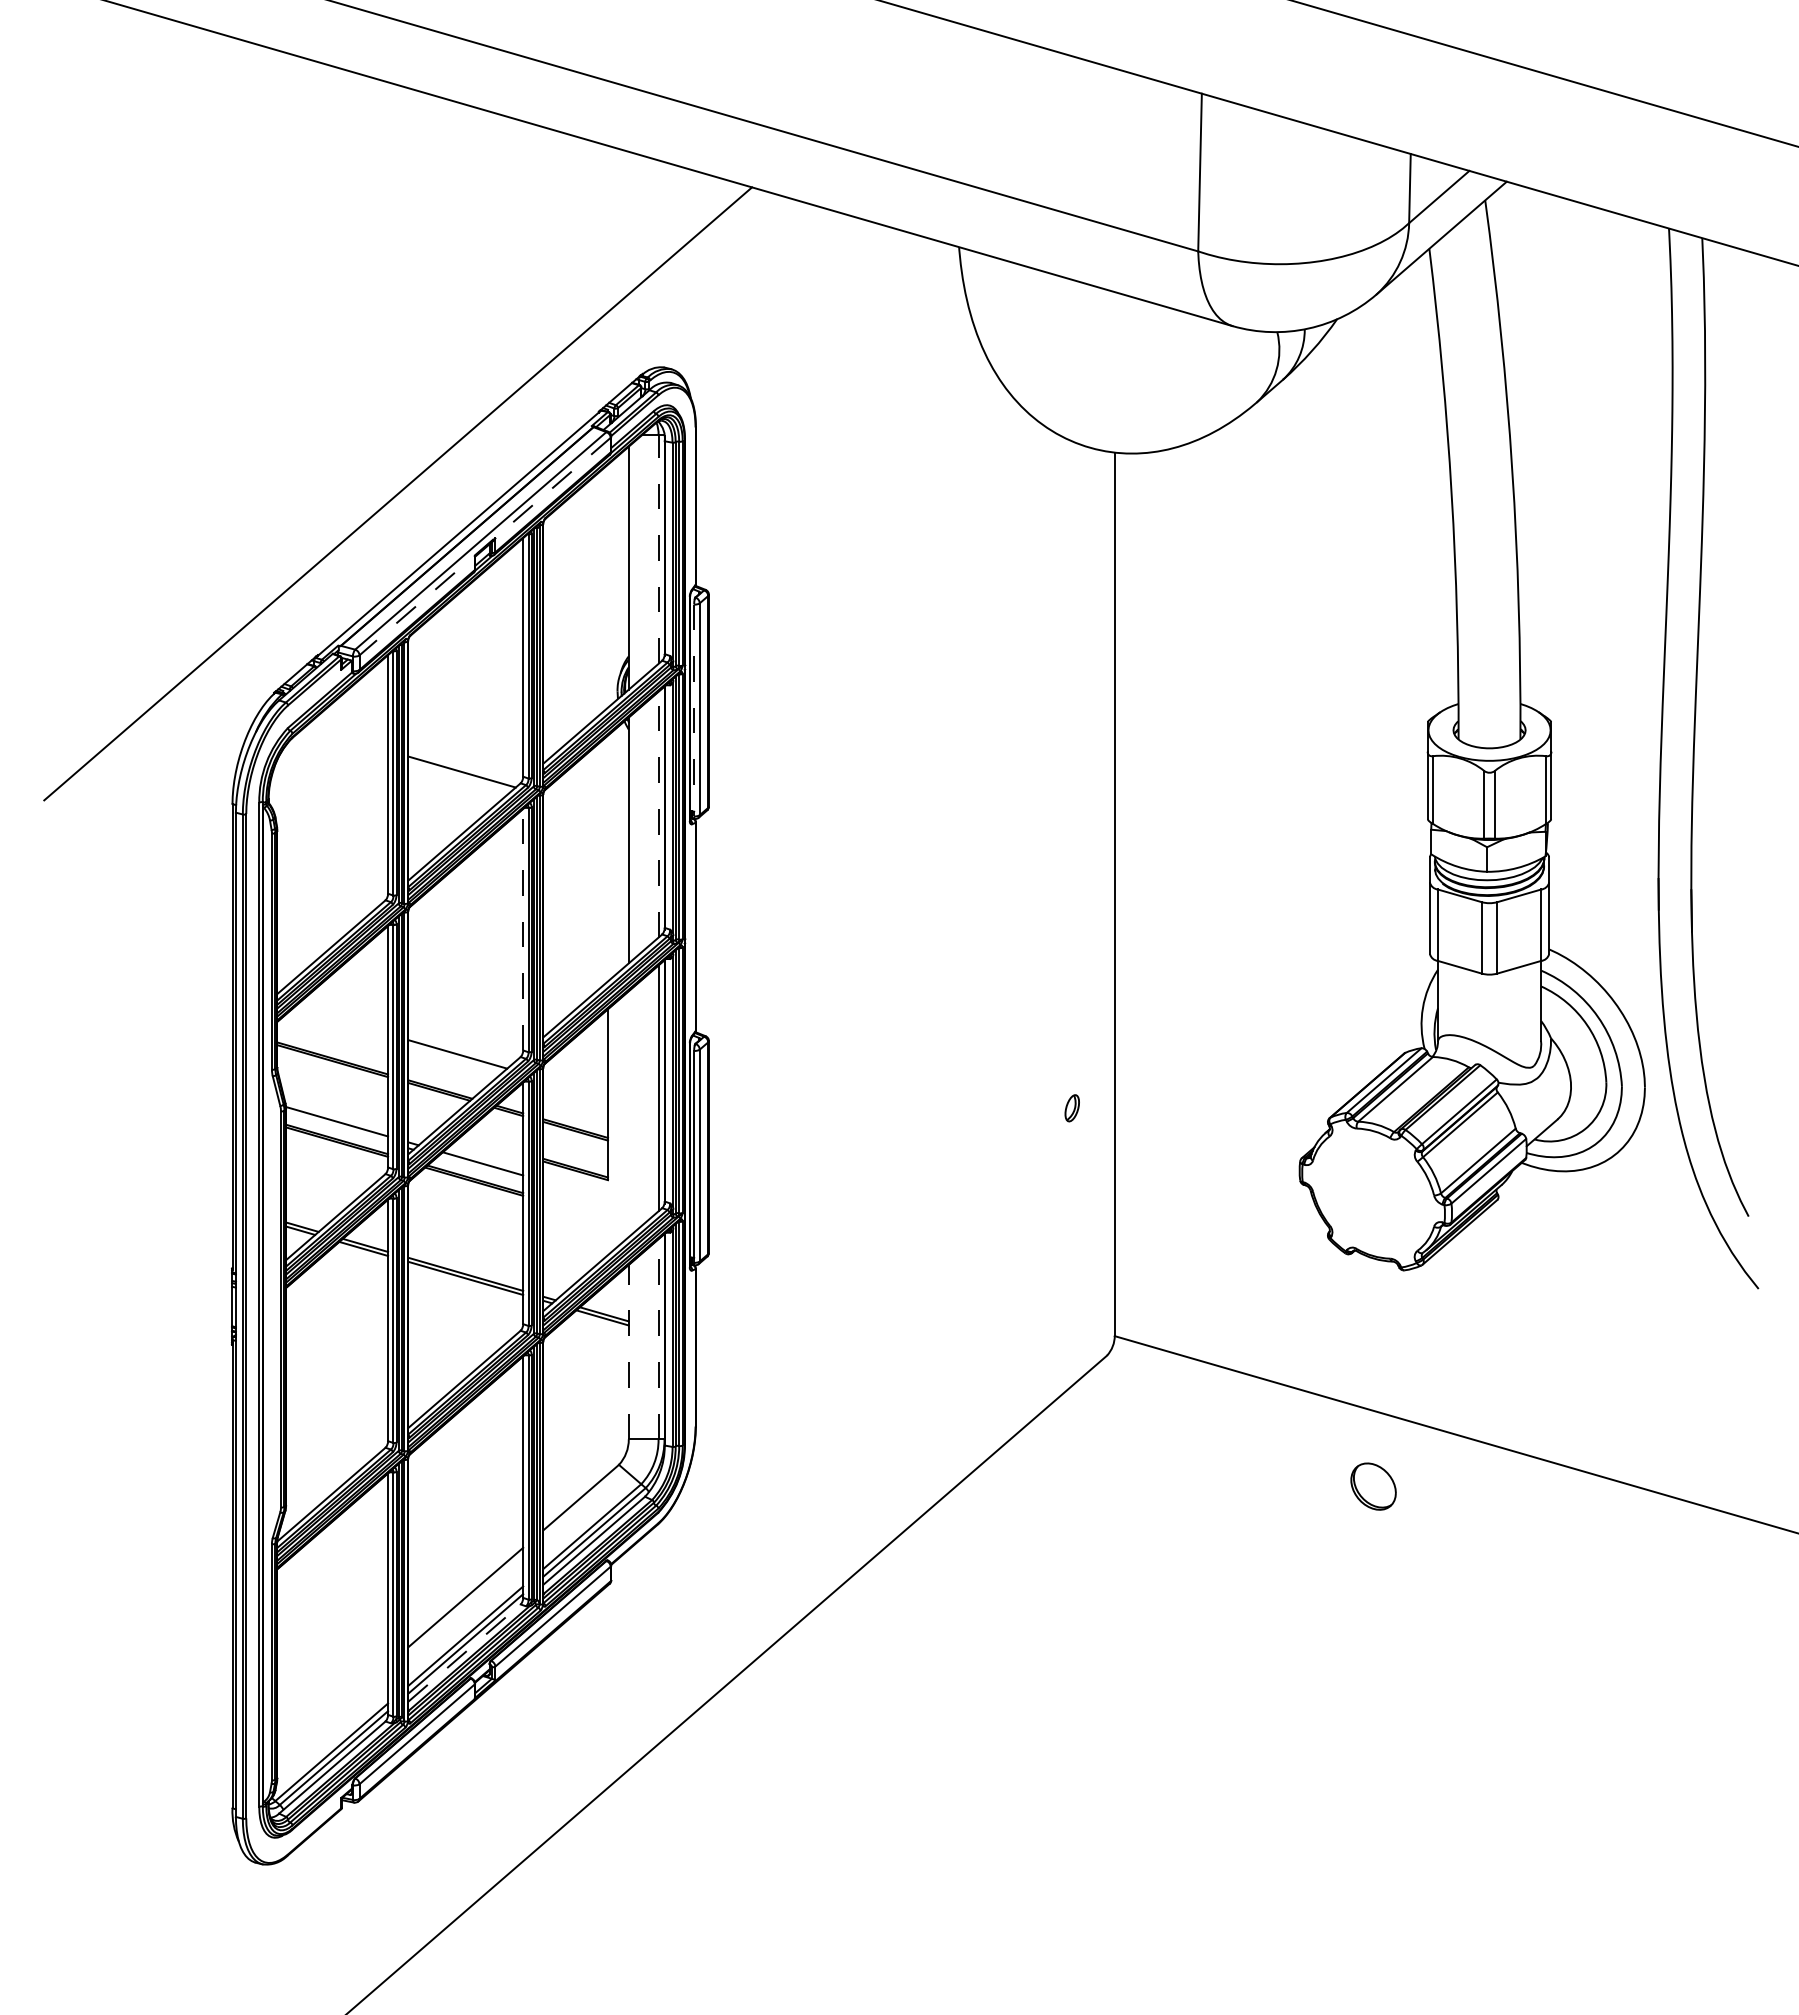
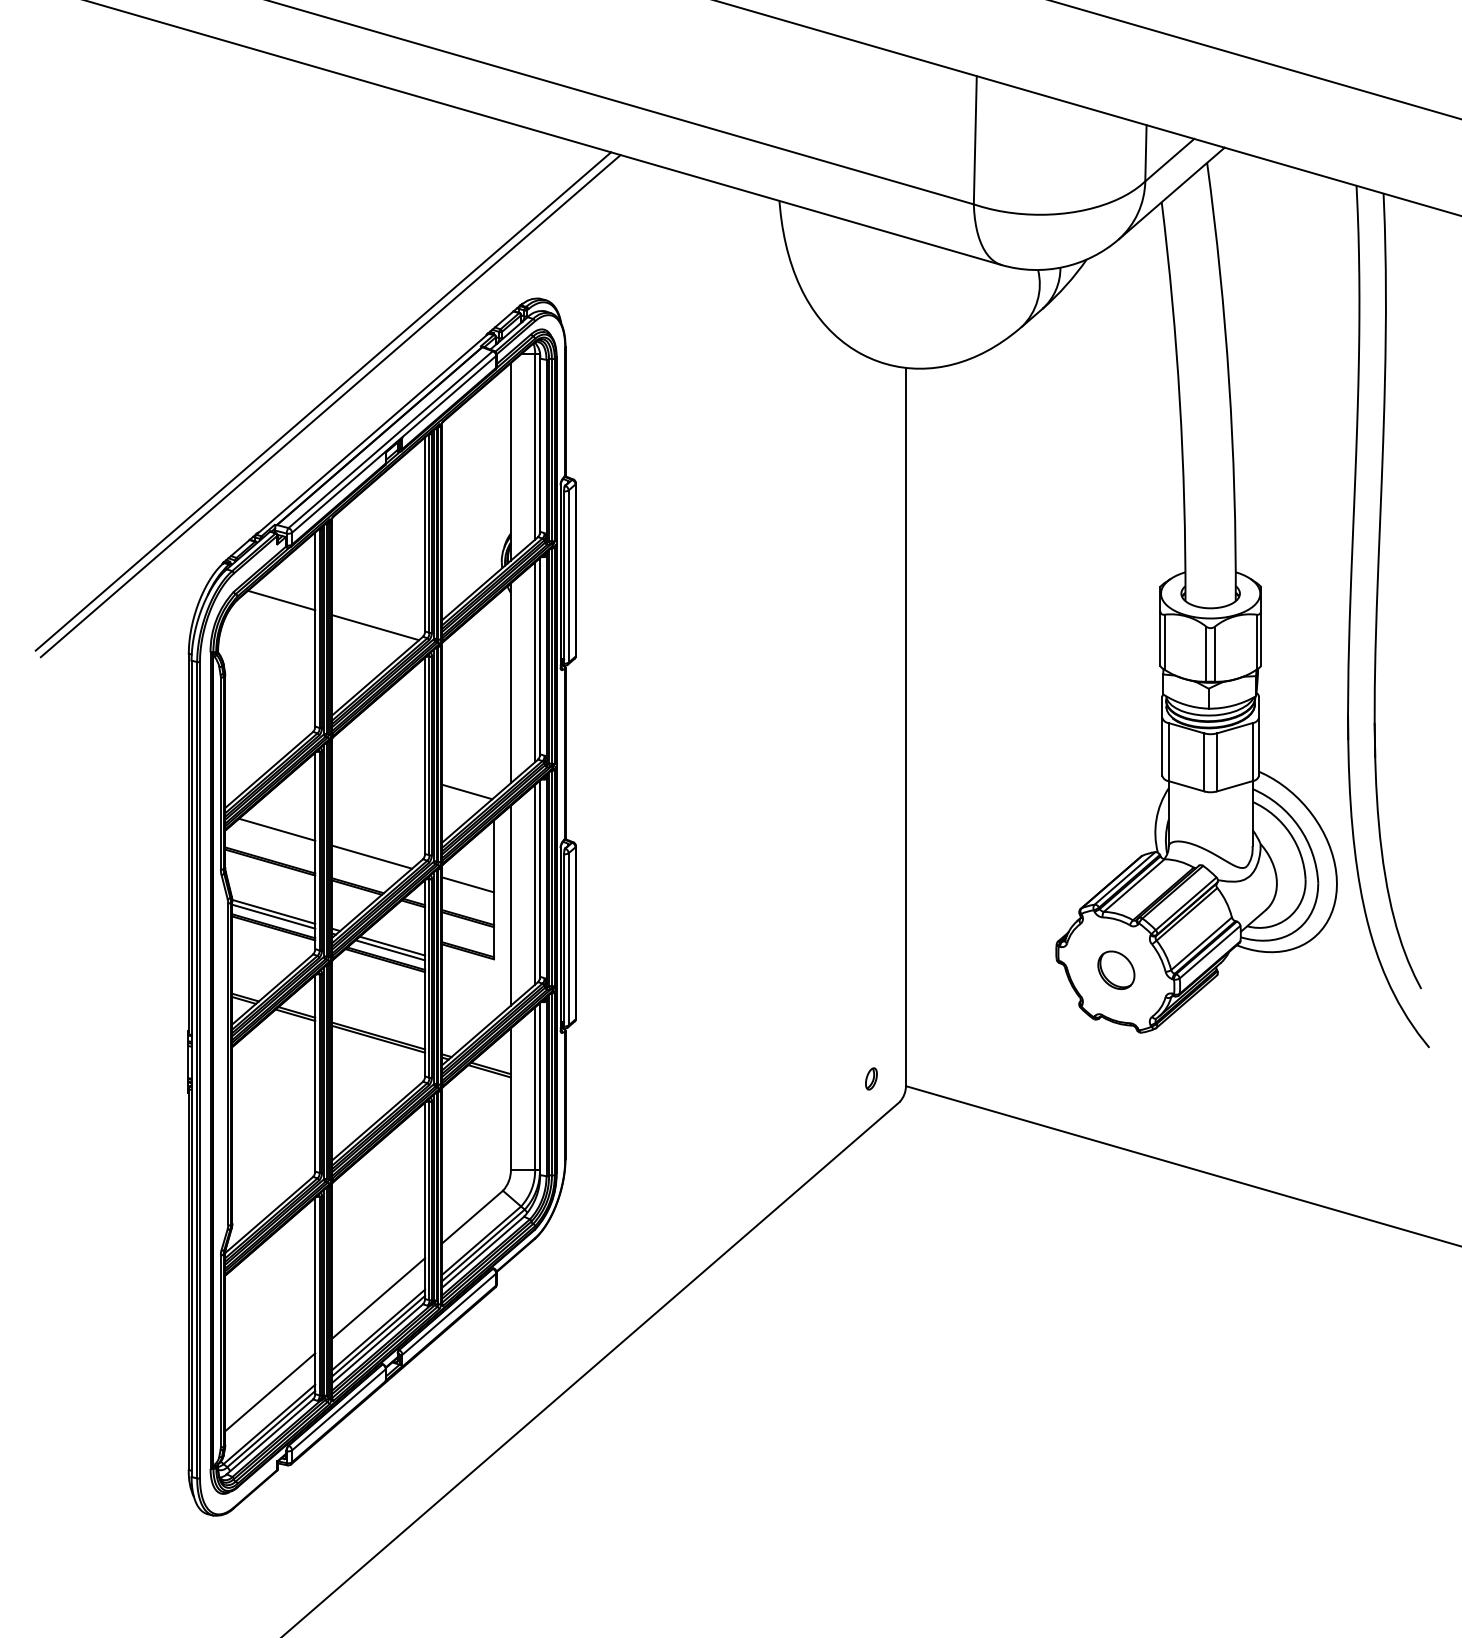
line: (406, 499) -> (330, 406), added
line: (484, 546) -> (393, 444), dashed -> solid
line: (658, 549) -> (535, 446), dashed -> solid
line: (694, 710) -> (564, 577), dashed -> solid
line: (346, 738) -> (281, 600), added
line: (658, 814) -> (535, 662), dashed -> solid
line: (523, 929) -> (425, 755), dashed -> solid
line: (574, 974) -> (466, 792), added
line: (341, 1020) -> (277, 829), added
line: (575, 1088) -> (467, 884), added
part: (1071, 1108) -> (870, 1079), moved
line: (628, 1114) -> (510, 905), added
line: (337, 1127) -> (274, 916), added
line: (480, 1168) -> (390, 949), added
line: (658, 1338) -> (535, 1088), dashed -> solid
line: (628, 1351) -> (510, 1098), dashed -> solid
part: (1373, 1486) -> (1116, 970), moved
line: (464, 1652) -> (377, 1343), dashed -> solid
line: (332, 1712) -> (270, 1392), added

